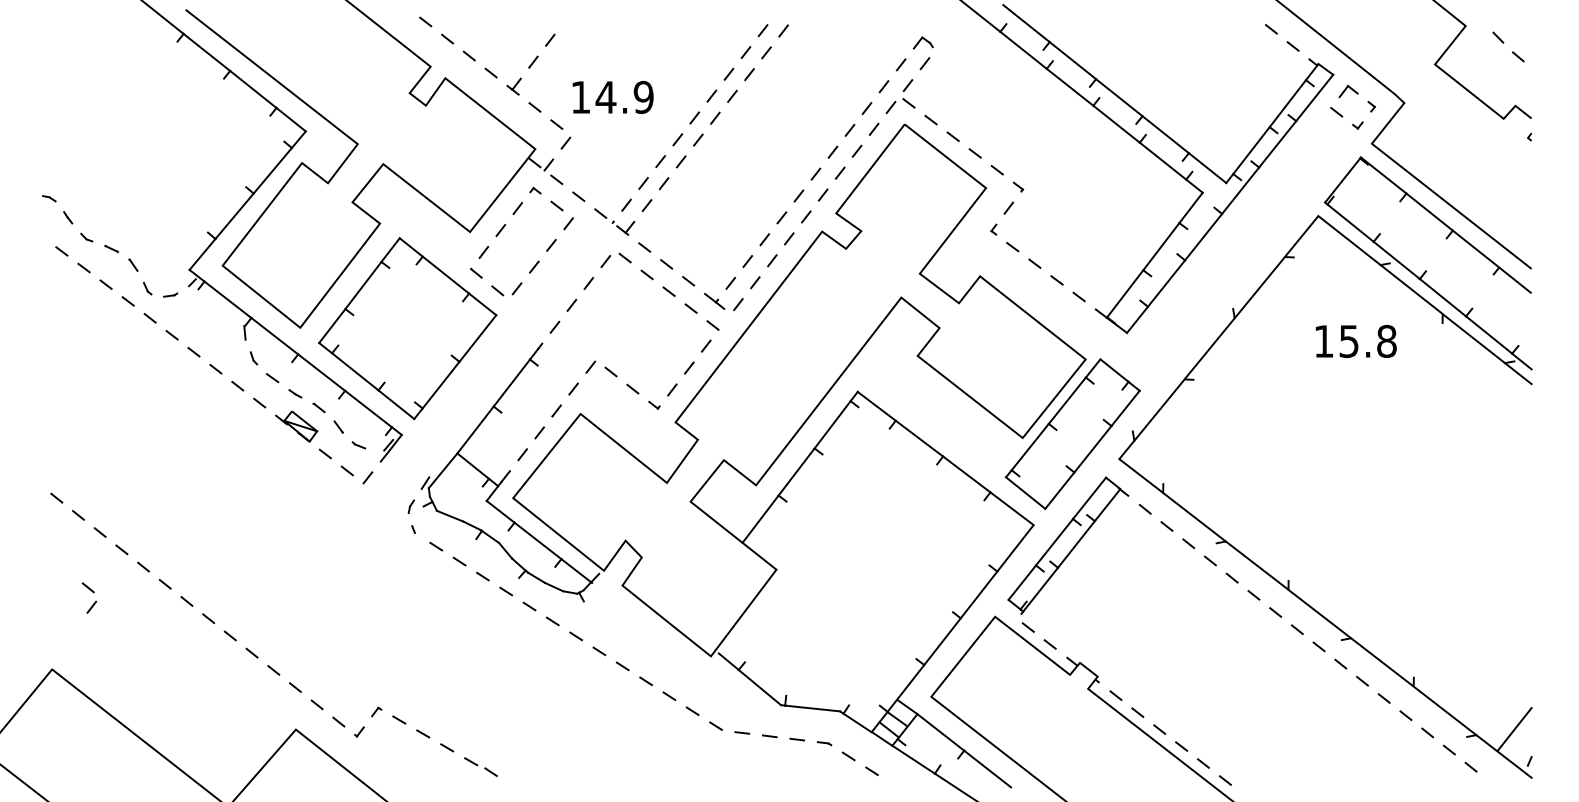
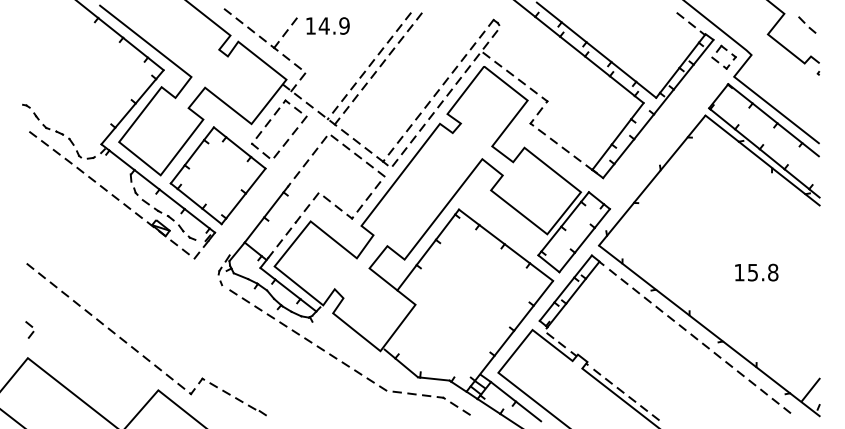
text: (611, 96) -> (327, 25), moved
text: (1355, 341) -> (756, 272), moved
part: (88, 597) -> (29, 329), moved

